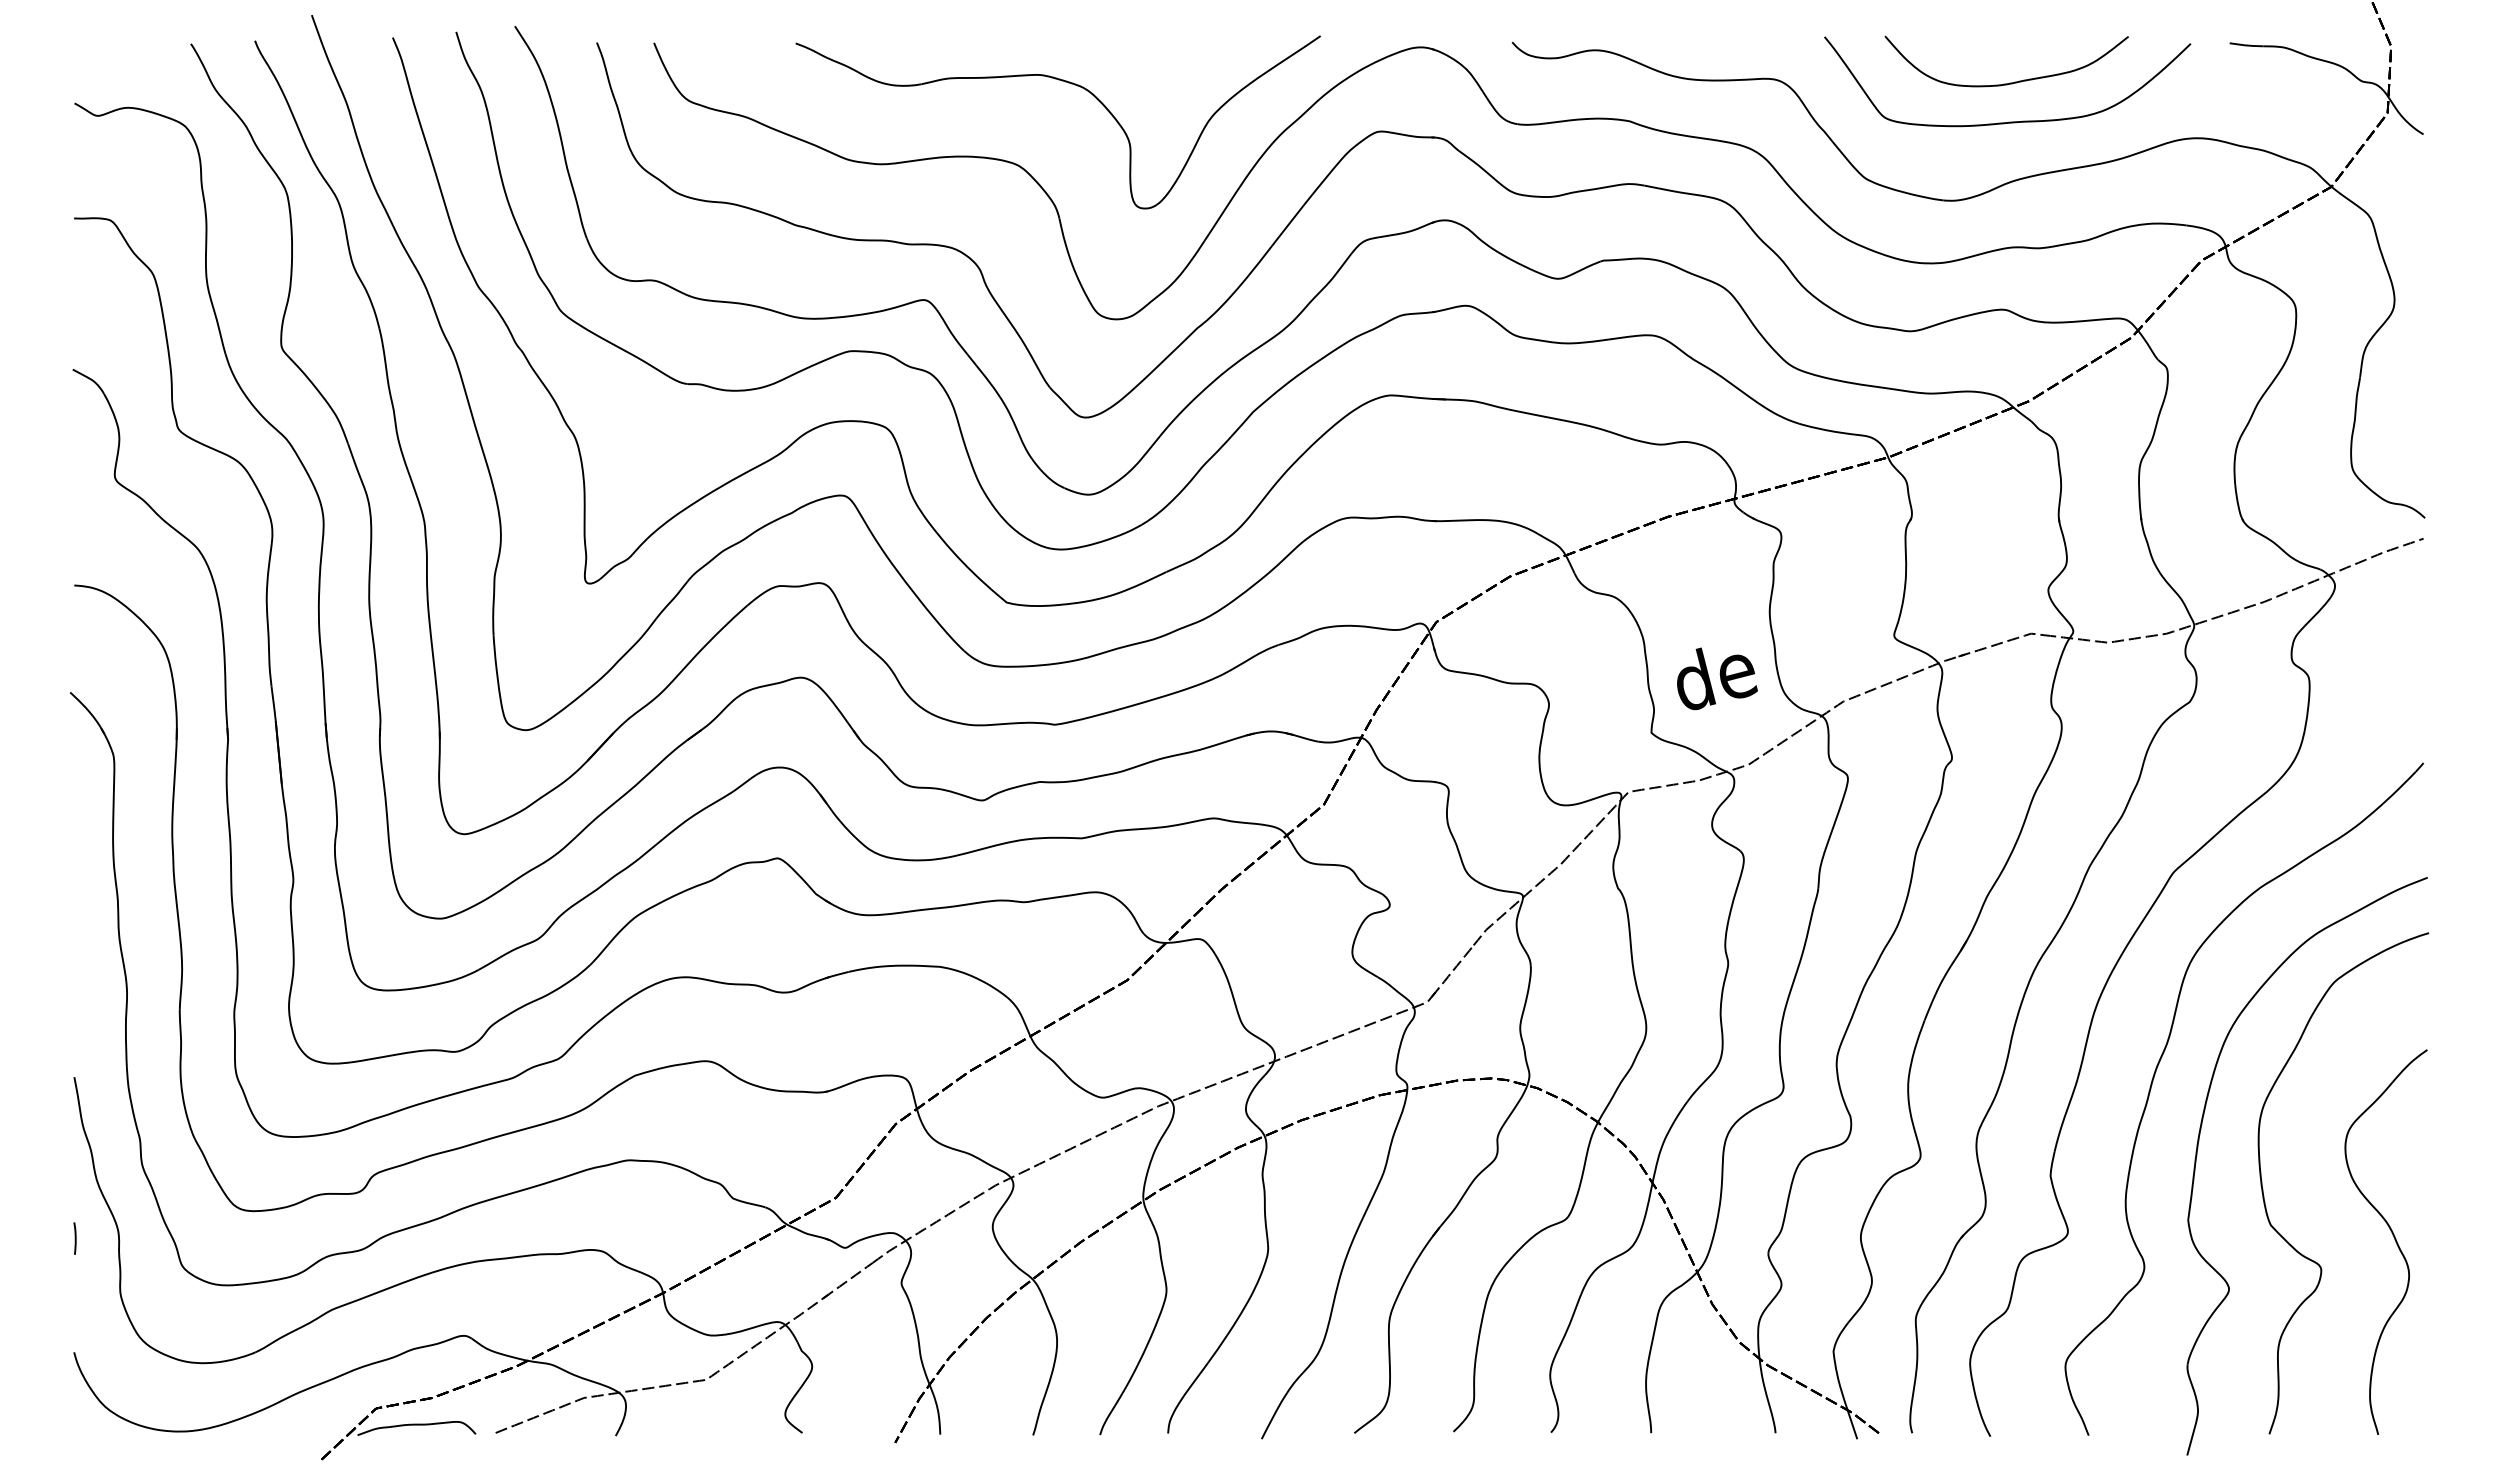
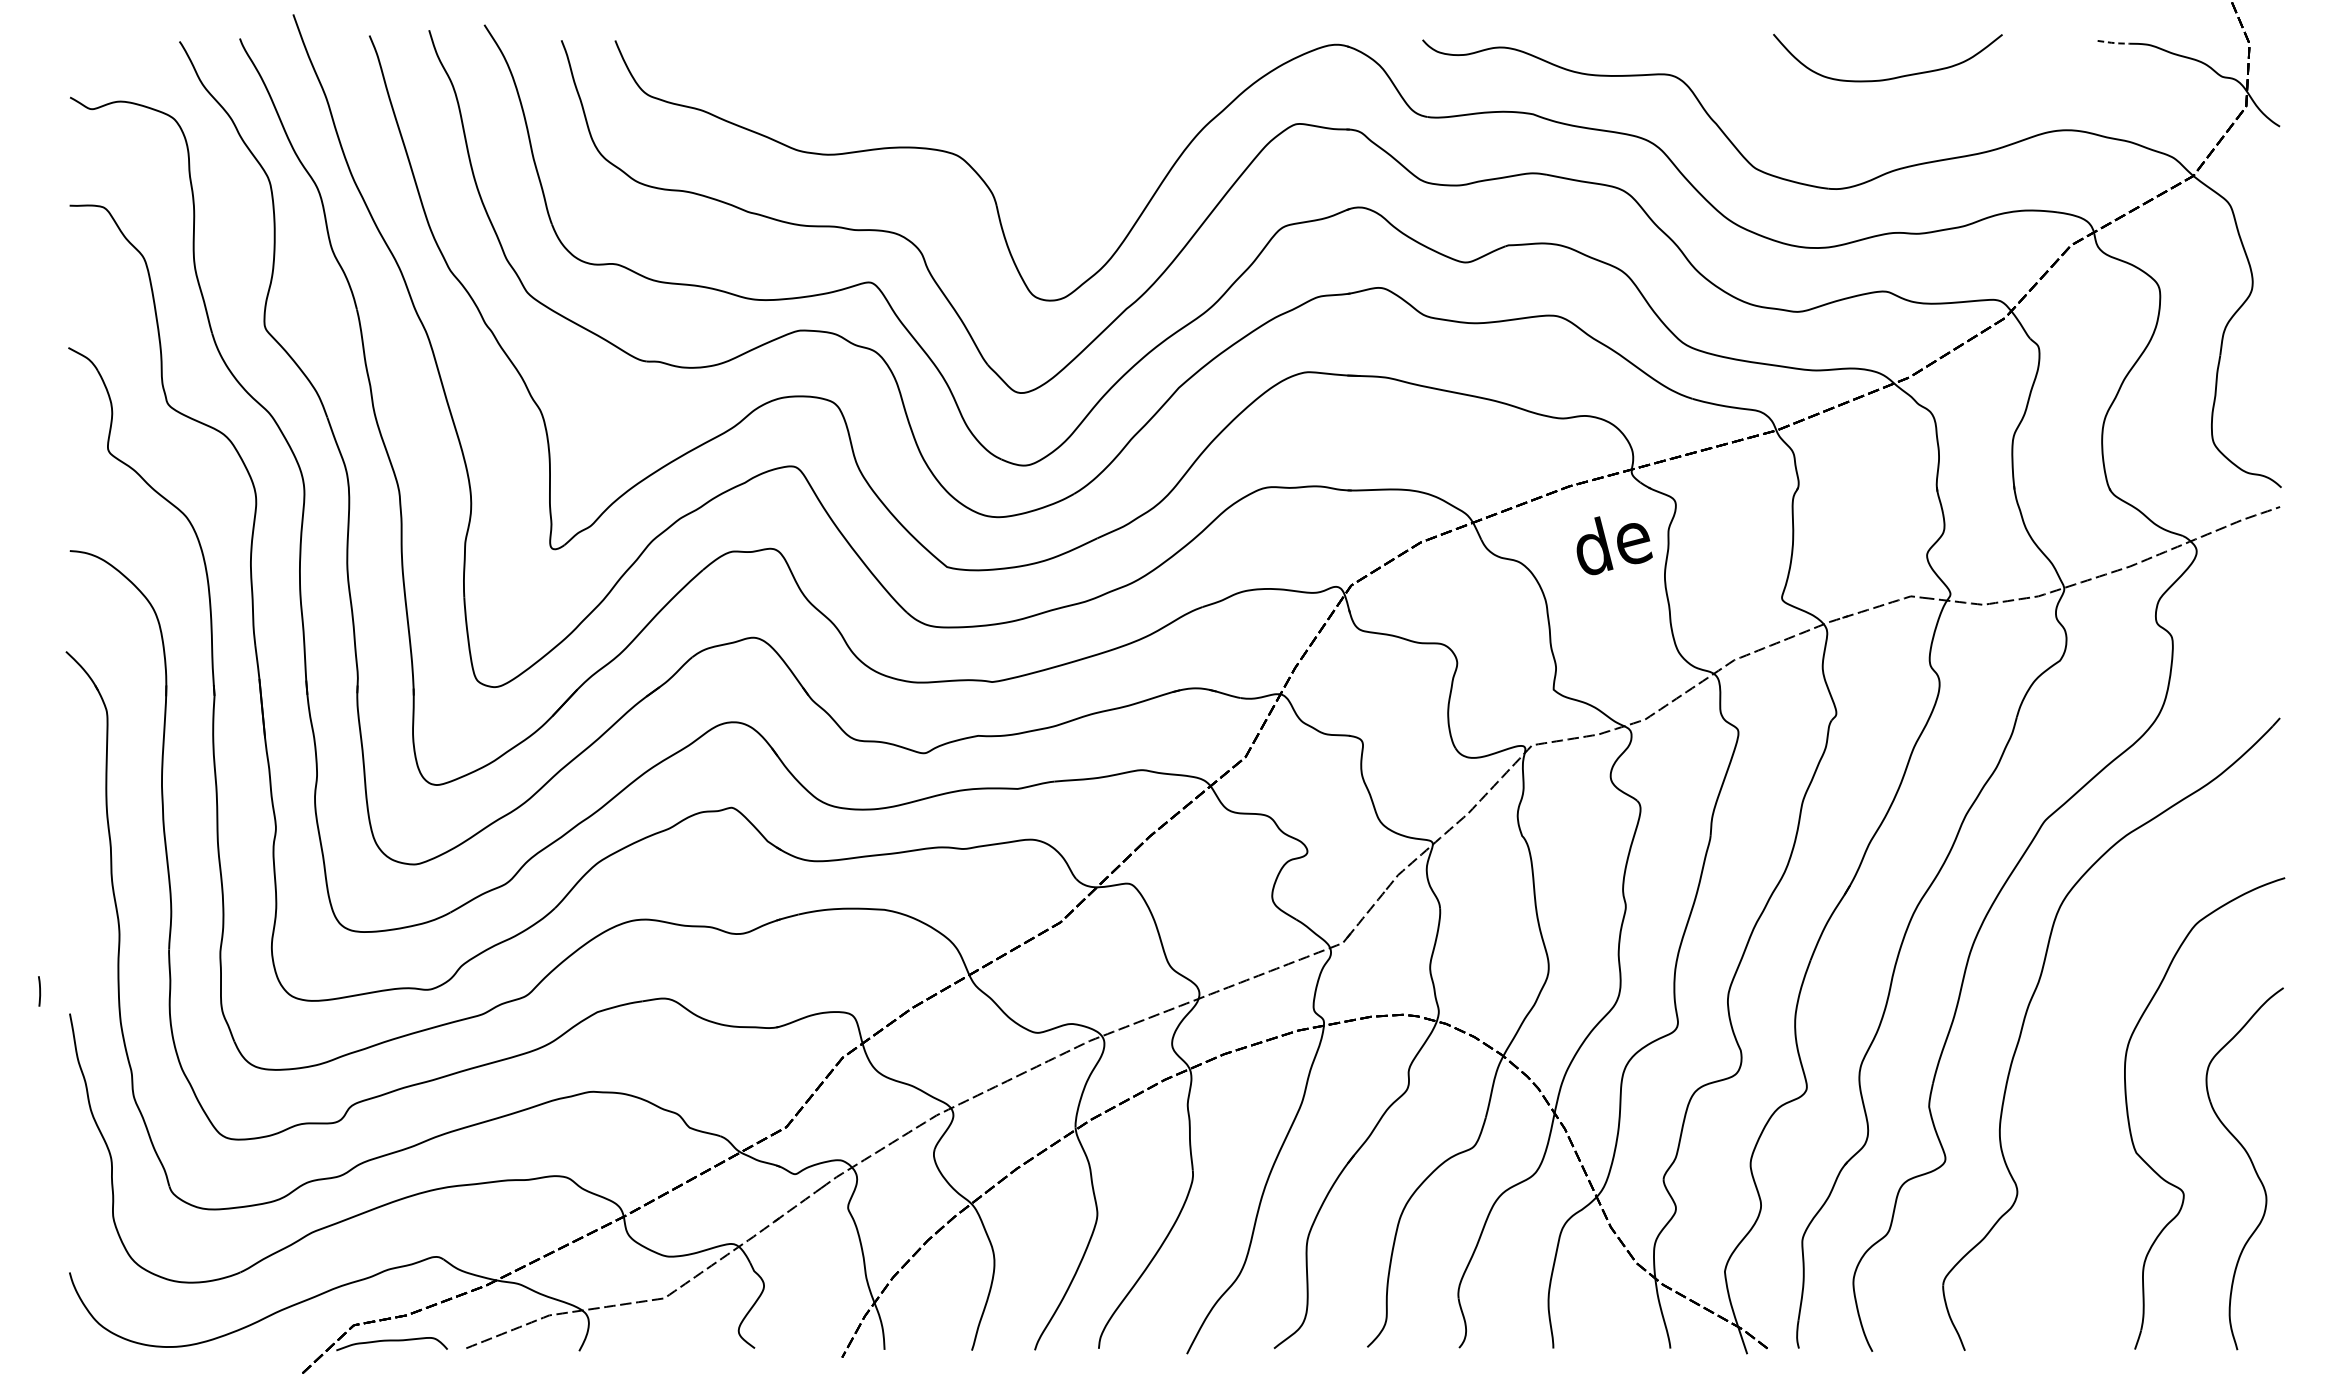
line: (2246, 45) -> (2113, 42), solid -> dashed
part: (1071, 84) -> (1008, 79), removed
curve: (2009, 121) -> (1890, 114), removed
text: (1717, 678) -> (1614, 545), moved
part: (2198, 1148) -> (2068, 1080), removed
line: (74, 1238) -> (38, 991), moved

